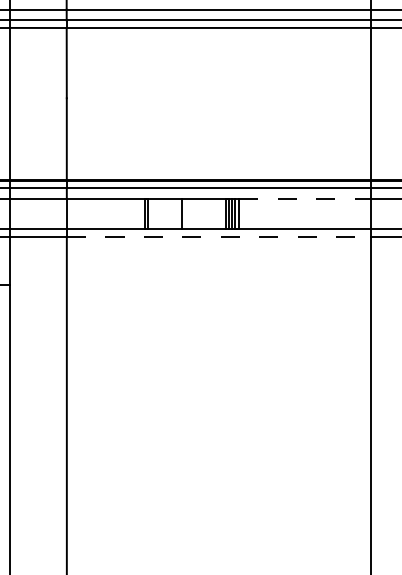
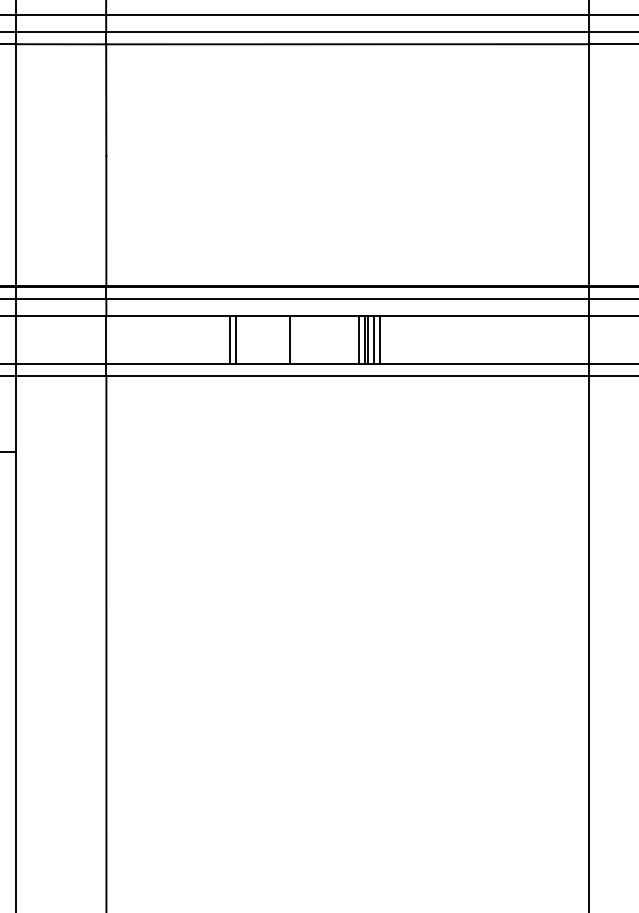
line: (305, 199) -> (485, 316), dashed -> solid
line: (218, 236) -> (347, 375), dashed -> solid

